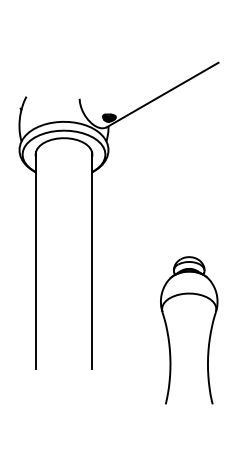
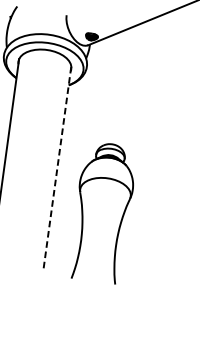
line: (92, 259) -> (58, 166), solid -> dashed
part: (209, 333) -> (121, 218), moved

